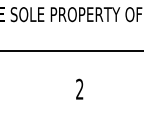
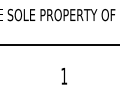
text: (80, 88) -> (64, 75), 2 -> 1

